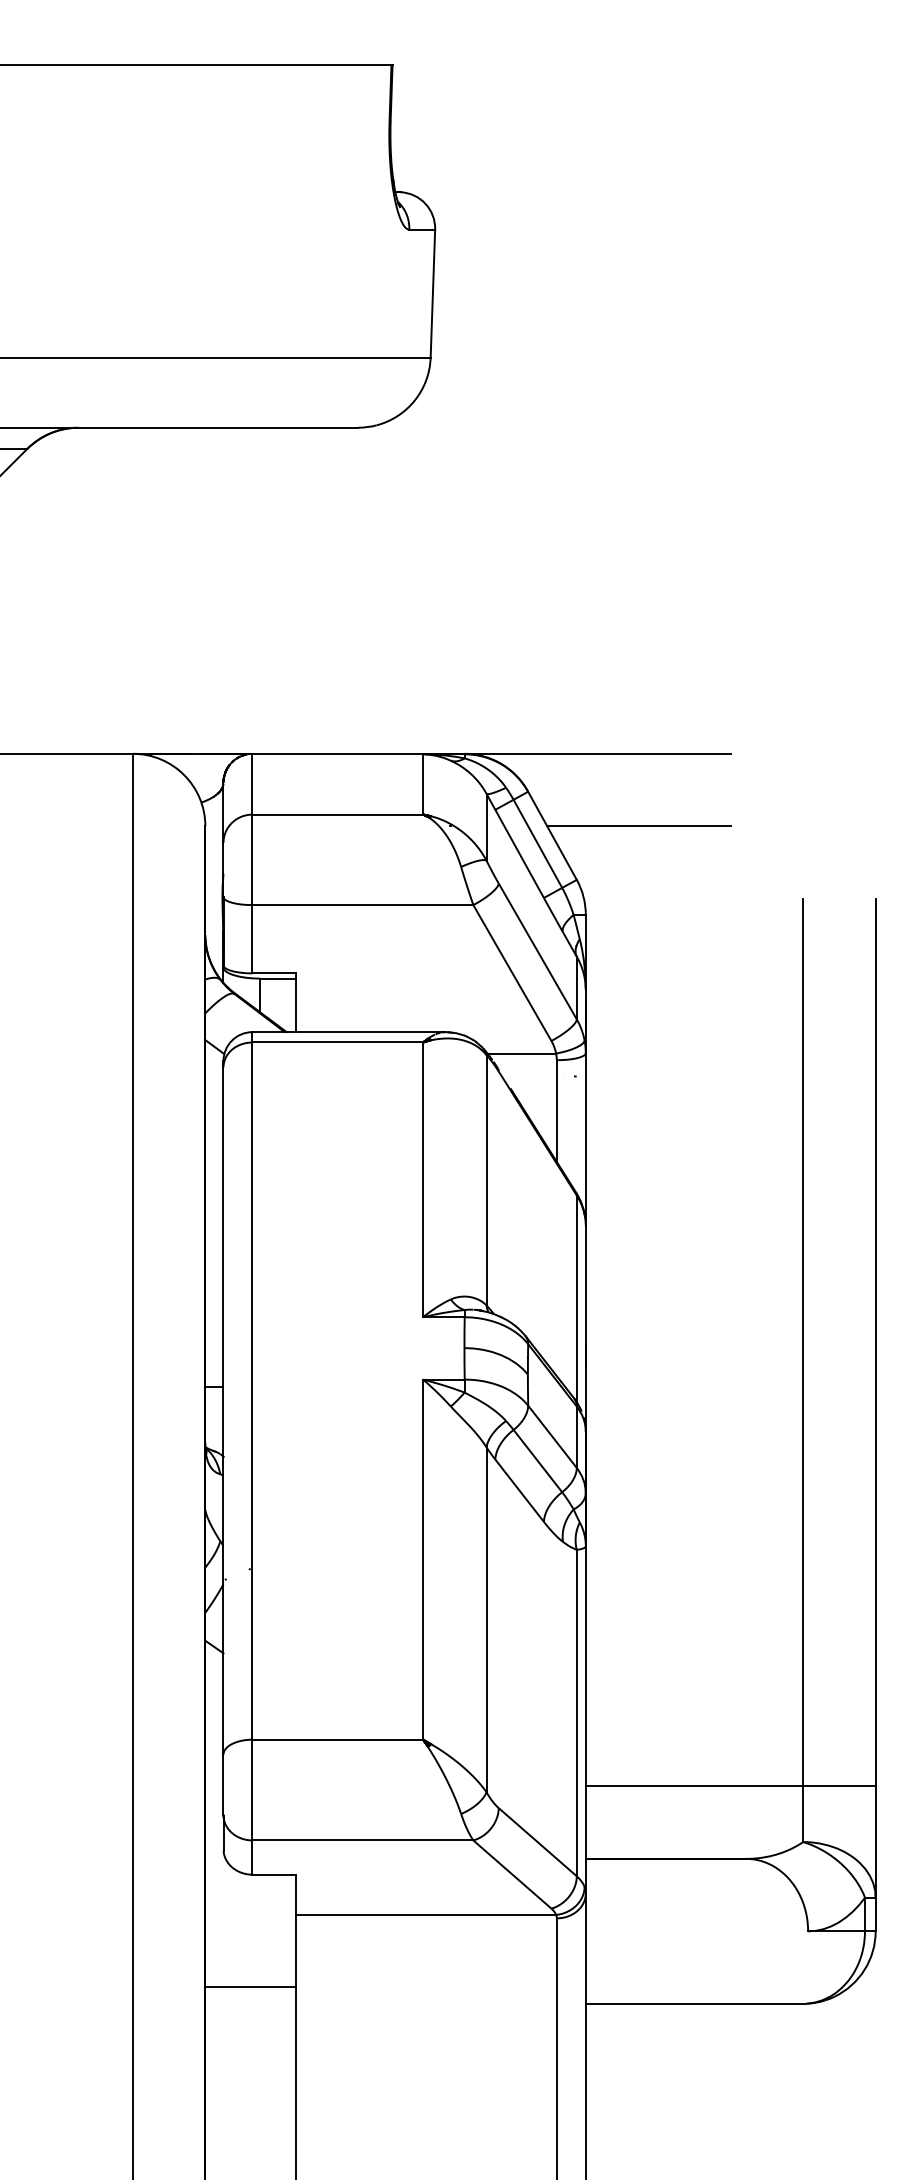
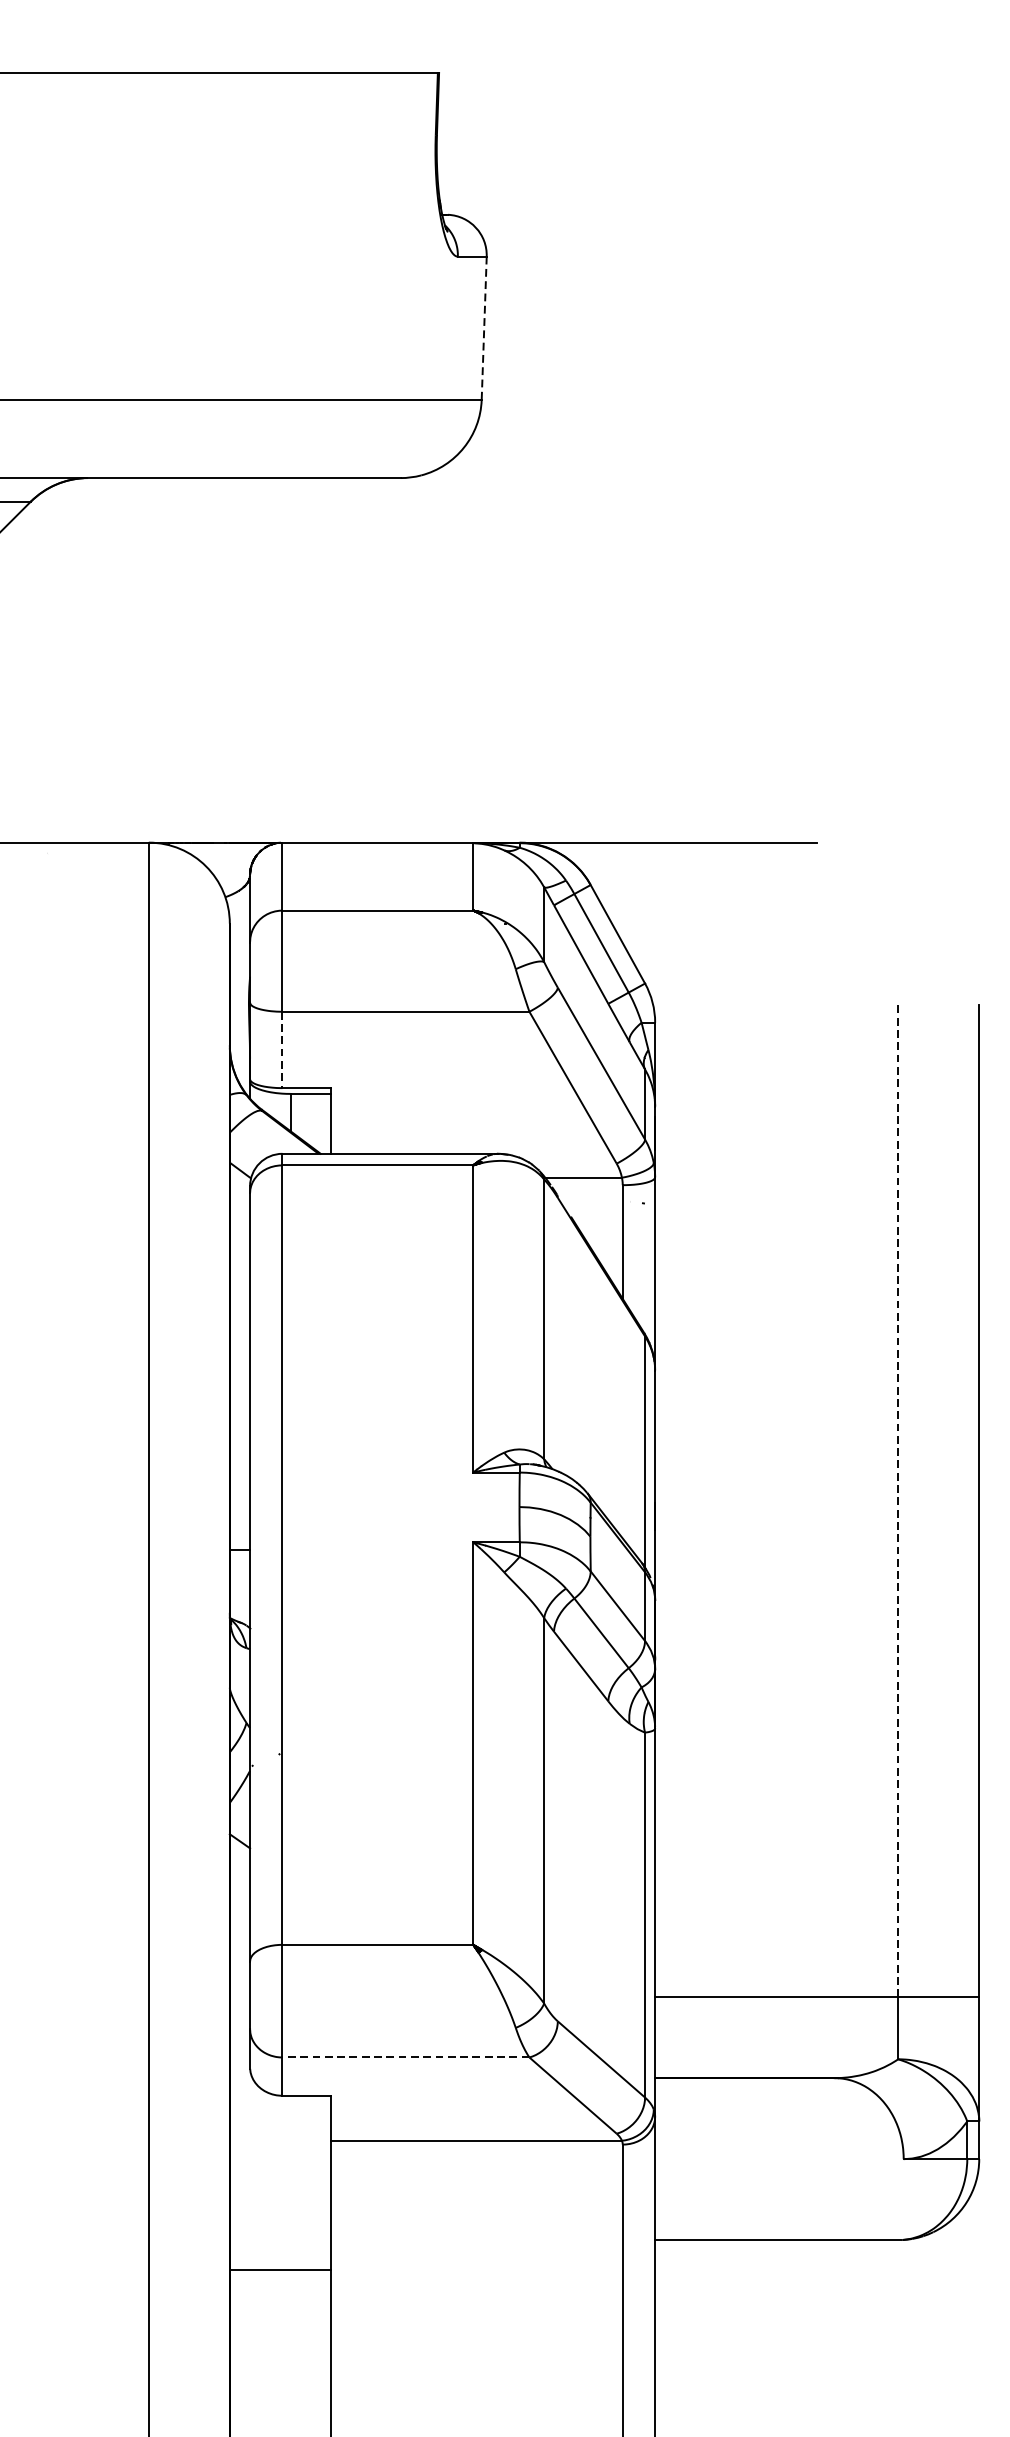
line: (432, 294) -> (483, 329), solid -> dashed
line: (638, 826) -> (714, 923), removed
line: (252, 939) -> (282, 1050), solid -> dashed
line: (803, 1342) -> (898, 1500), solid -> dashed
line: (362, 1840) -> (405, 2057), solid -> dashed
line: (250, 1987) -> (280, 2269), moved

